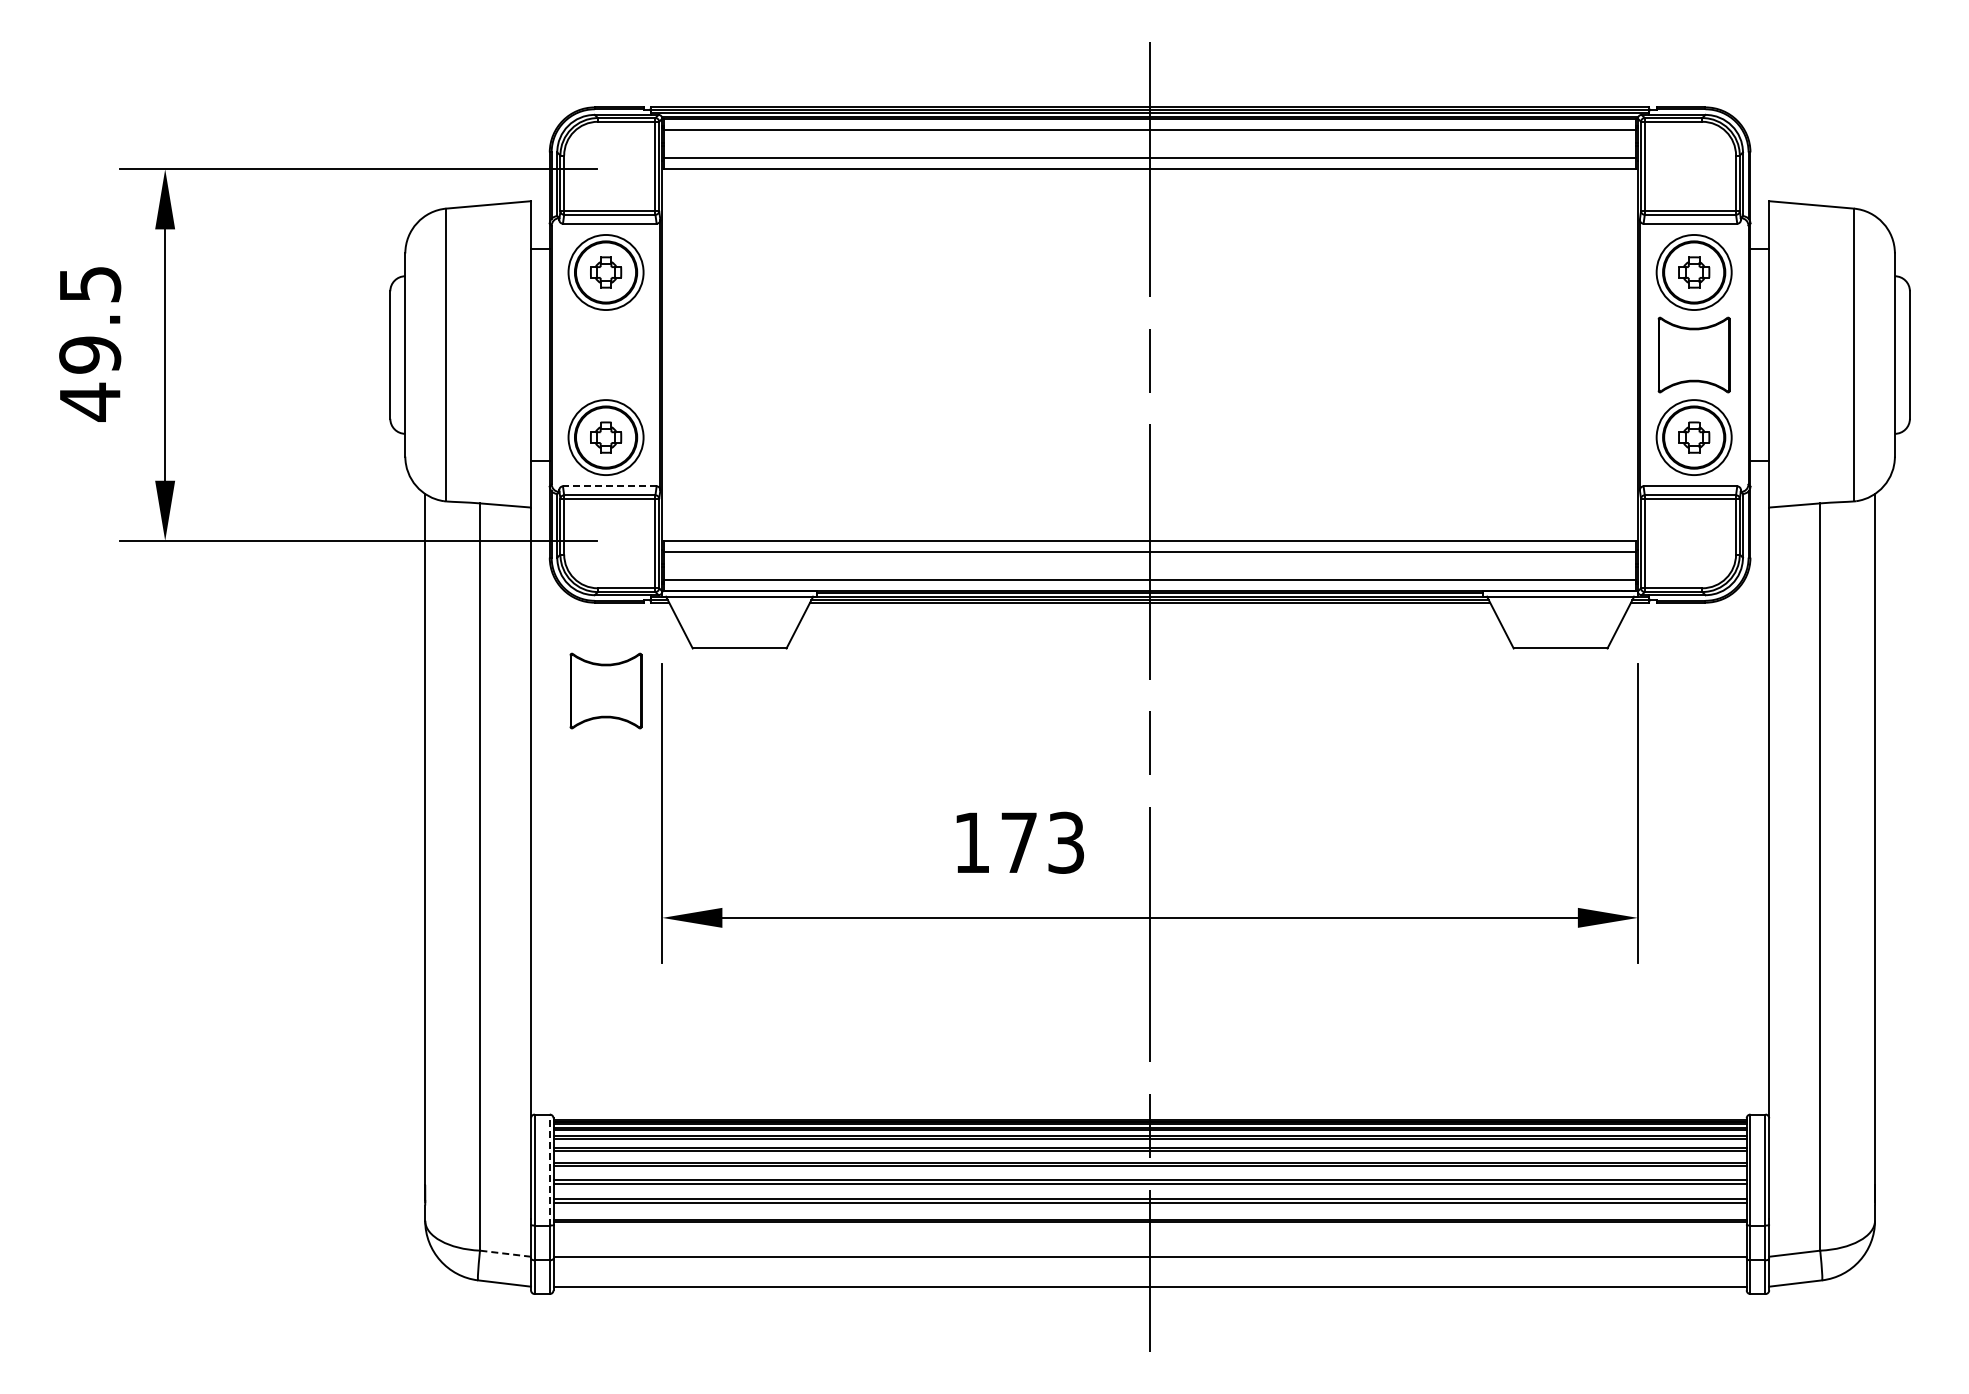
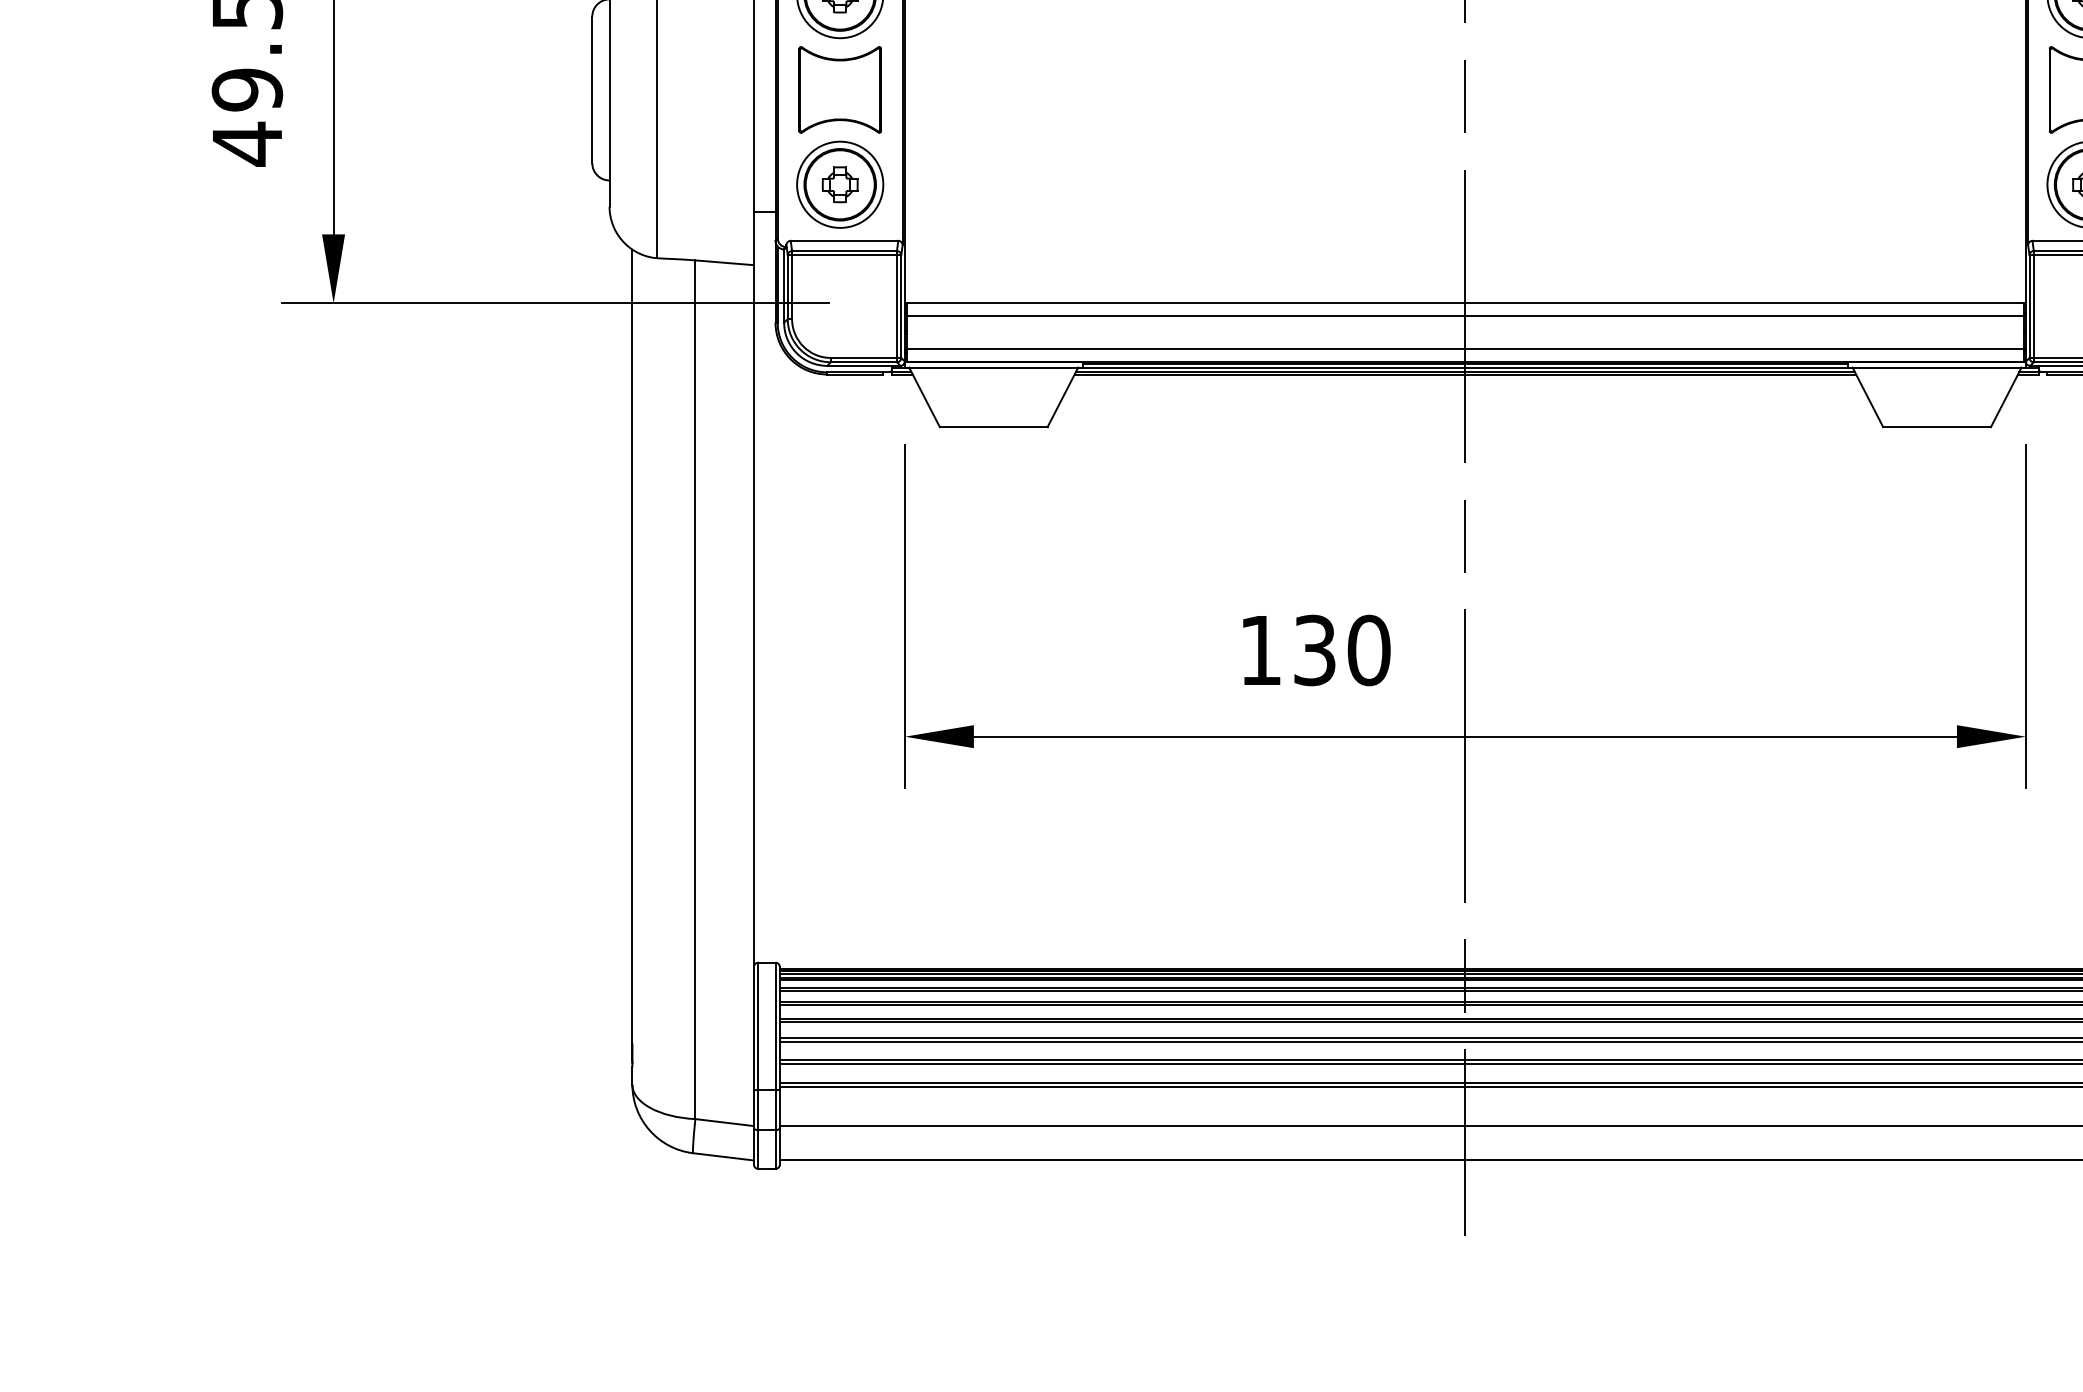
line: (609, 486) -> (844, 240), dashed -> solid
part: (605, 690) -> (839, 89), moved
text: (1043, 842) -> (1342, 650), 173 -> 130
line: (549, 1170) -> (775, 1026), dashed -> solid
line: (505, 1253) -> (724, 1122), dashed -> solid

